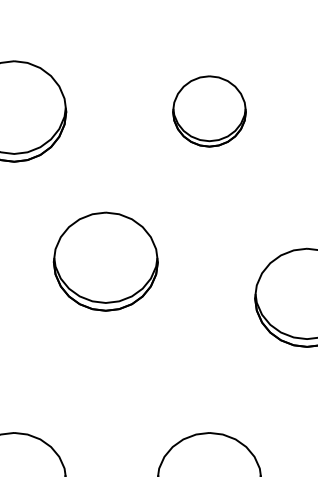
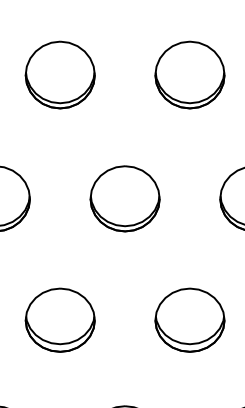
part: (208, 110) -> (189, 74), size x1.43
part: (104, 261) -> (124, 198), moved

